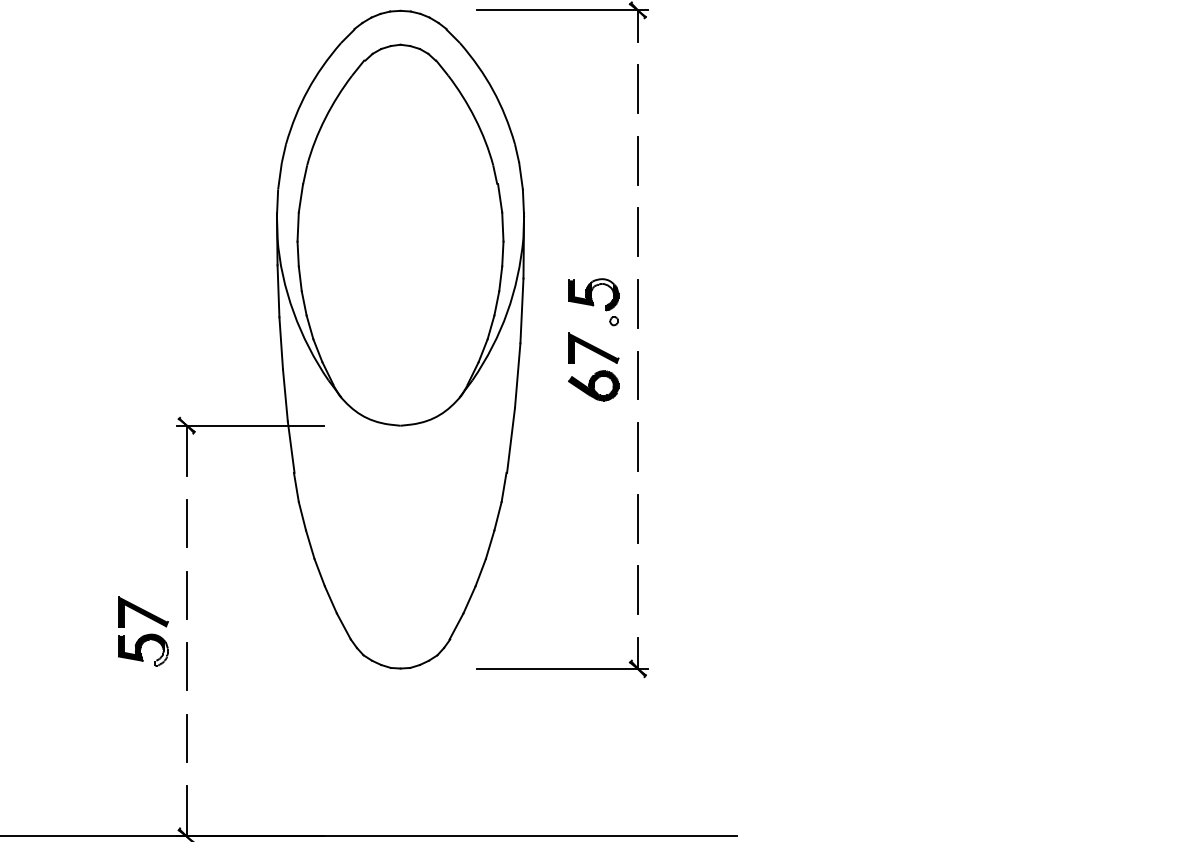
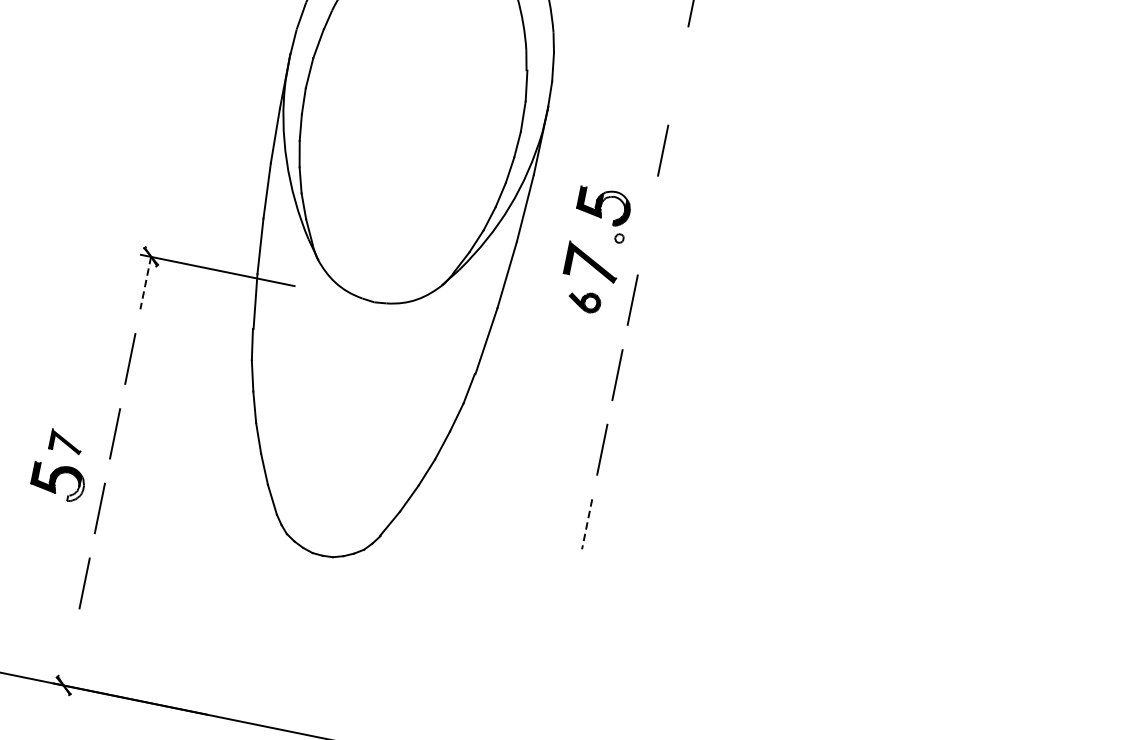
line: (637, 160) -> (677, 75), removed
line: (637, 303) -> (647, 224), removed
part: (593, 385) -> (584, 301), size x0.6
line: (186, 451) -> (145, 283), solid -> dashed
line: (637, 590) -> (586, 524), solid -> dashed
part: (143, 611) -> (66, 441), size x0.6
part: (562, 668) -> (491, 590), removed
line: (186, 811) -> (68, 659), removed

